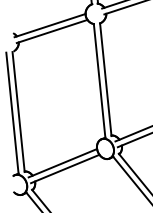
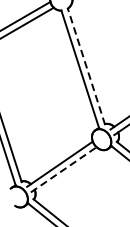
line: (105, 79) -> (86, 66), solid -> dashed
line: (65, 168) -> (63, 169), solid -> dashed

